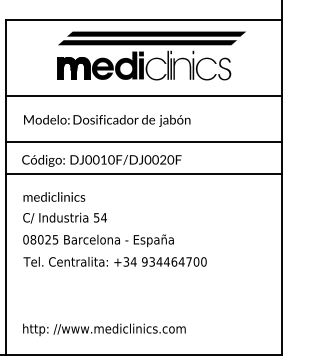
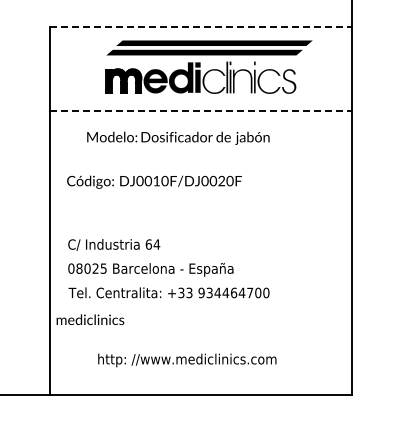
line: (144, 19) -> (201, 27), solid -> dashed
line: (144, 96) -> (201, 111), solid -> dashed
text: (107, 120) -> (178, 137), moved
line: (143, 142) -> (200, 161), removed
line: (143, 173) -> (200, 196), removed
text: (54, 196) -> (90, 319), moved
text: (96, 217) -> (148, 244), 54 -> 64
text: (133, 261) -> (189, 292), +34 -> +33
text: (104, 329) -> (187, 360), moved

